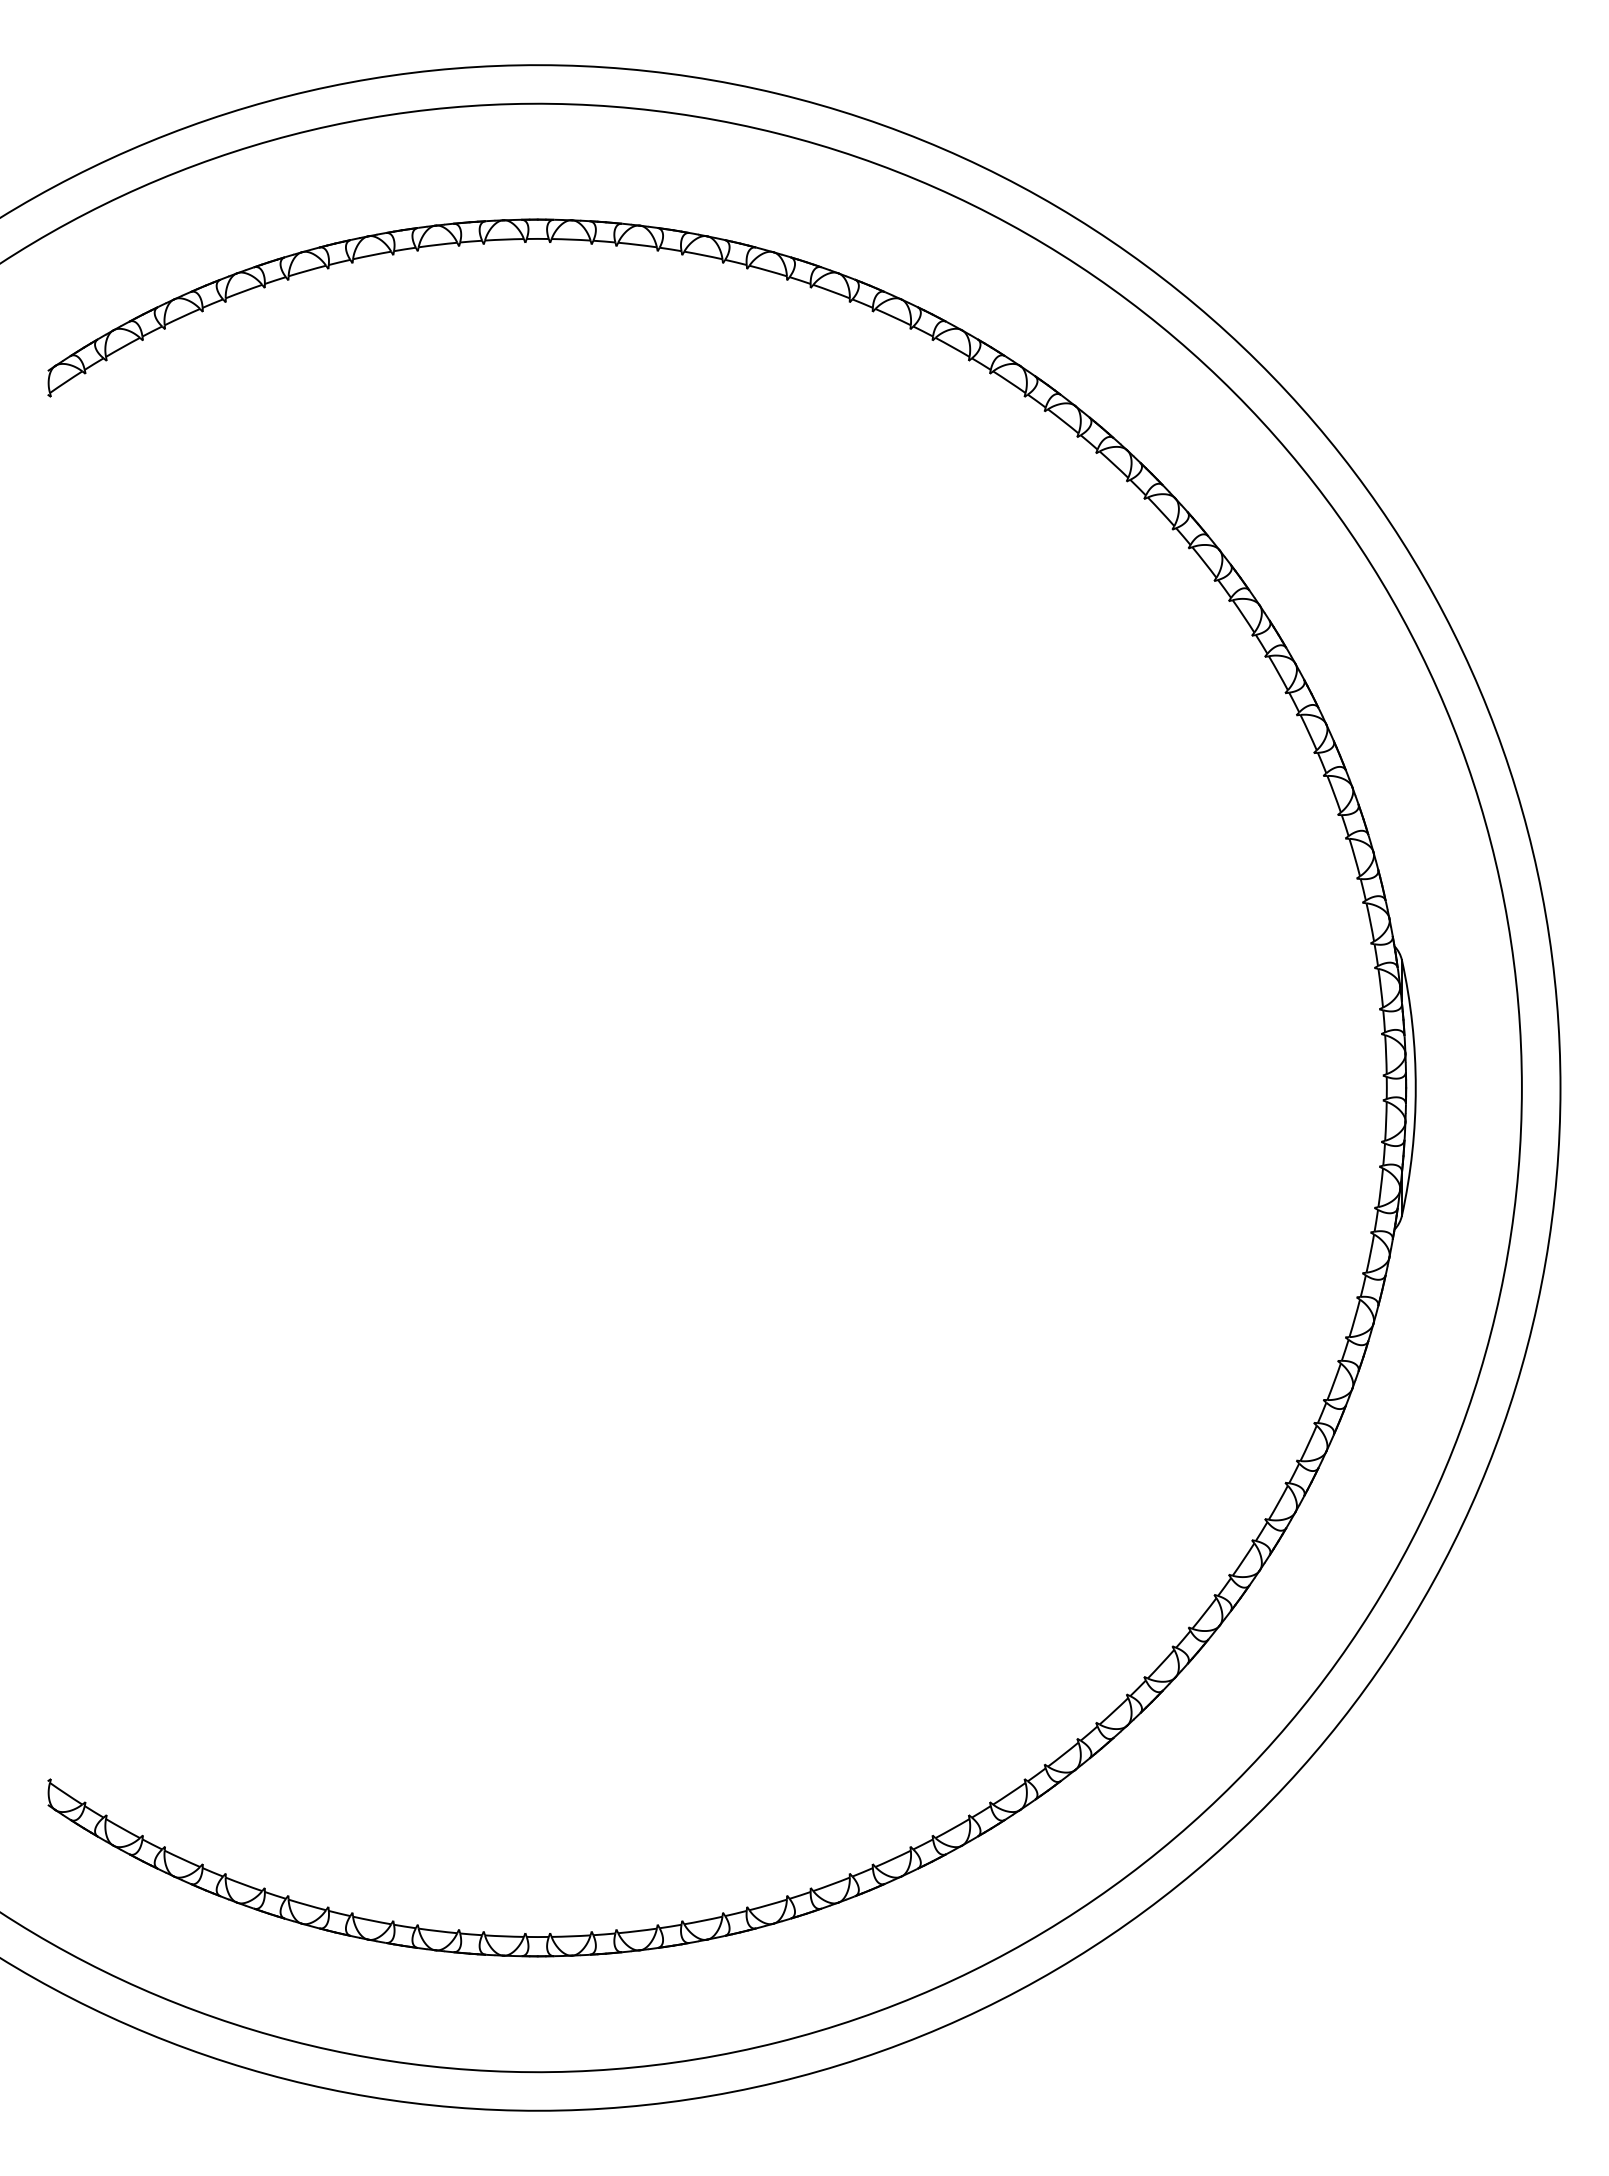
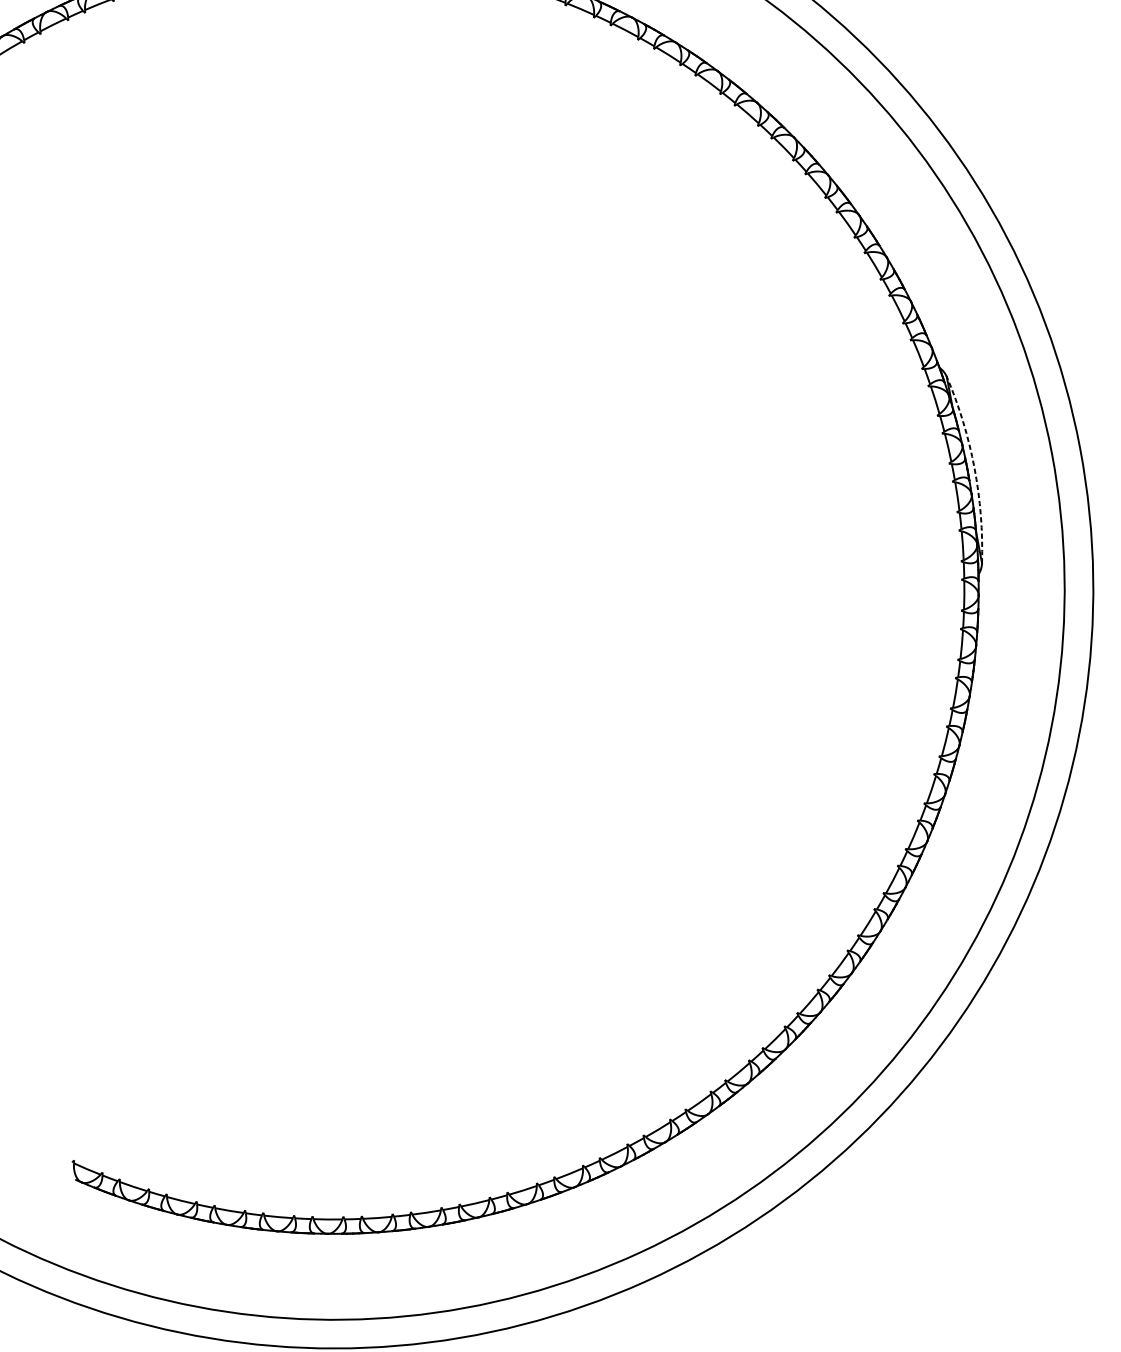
arc: (1415, 1087) -> (974, 467), solid -> dashed

